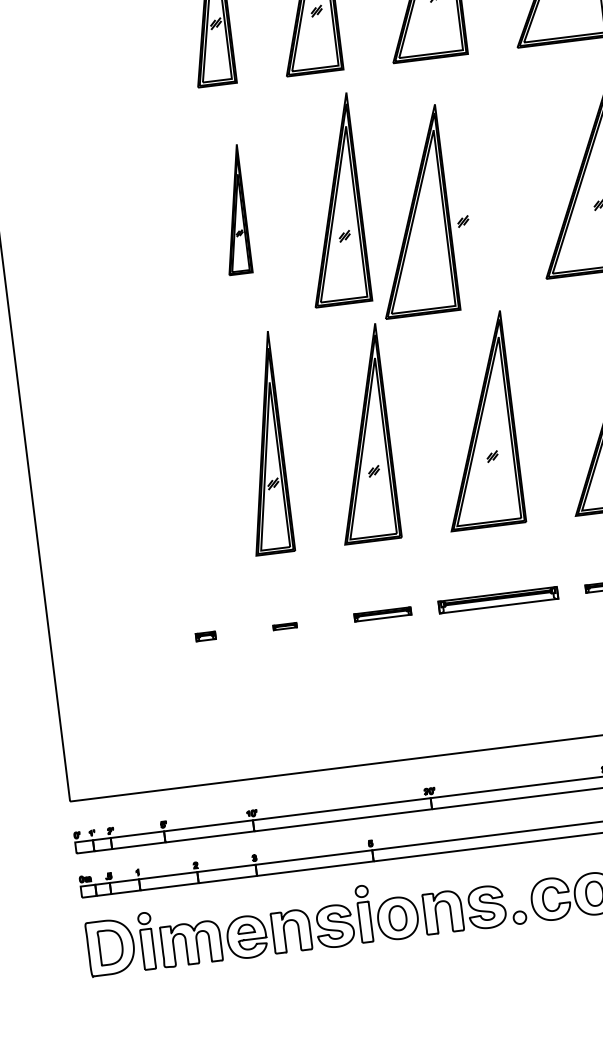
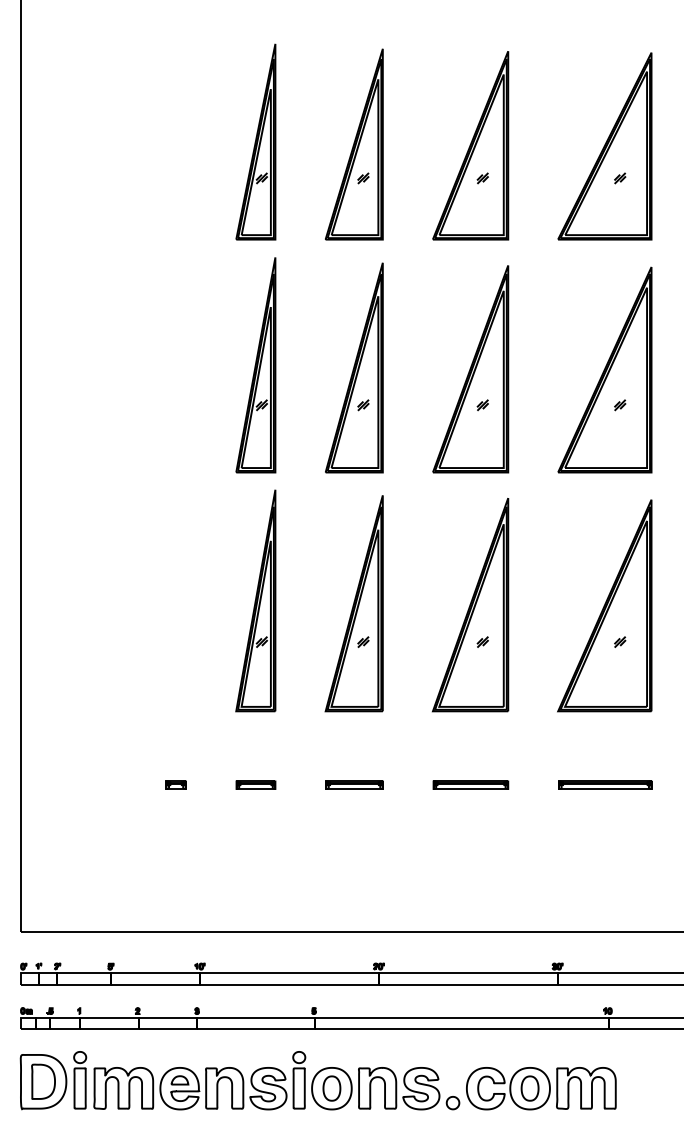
part: (232, 210) -> (255, 365), size x1.67
part: (410, 212) -> (470, 369), moved
part: (497, 599) -> (470, 784), size x0.62
part: (284, 625) -> (255, 784), size x1.67

